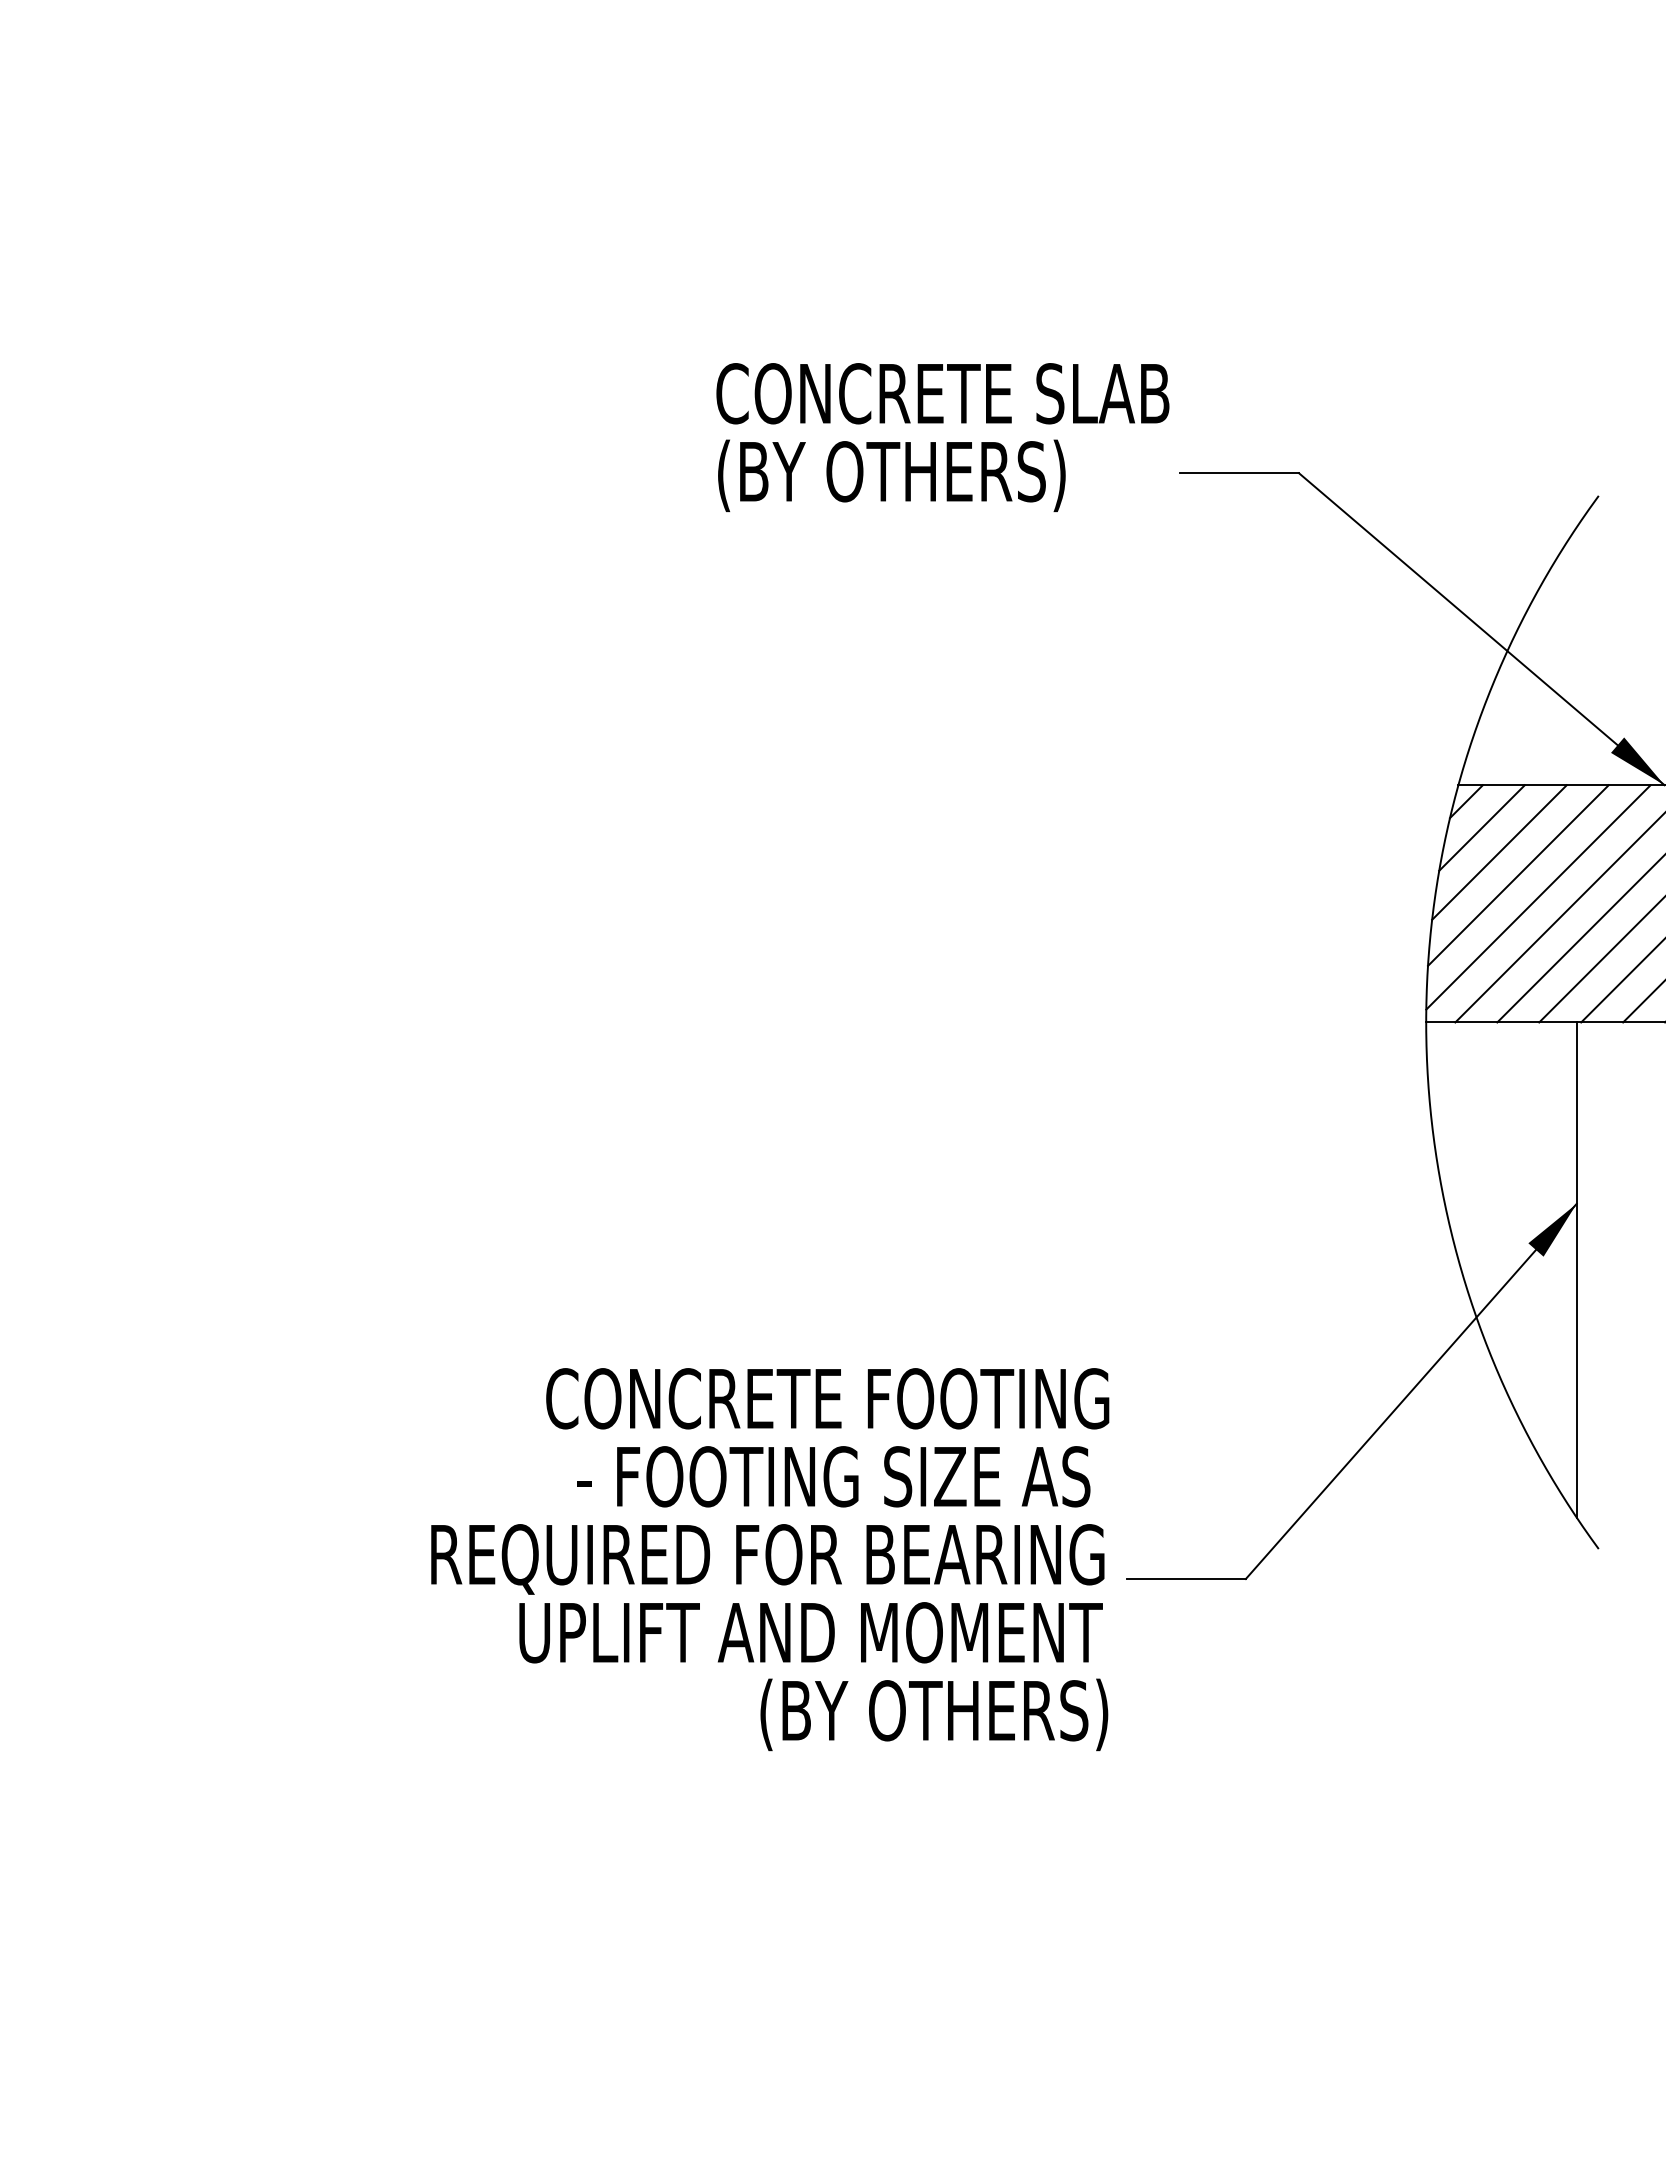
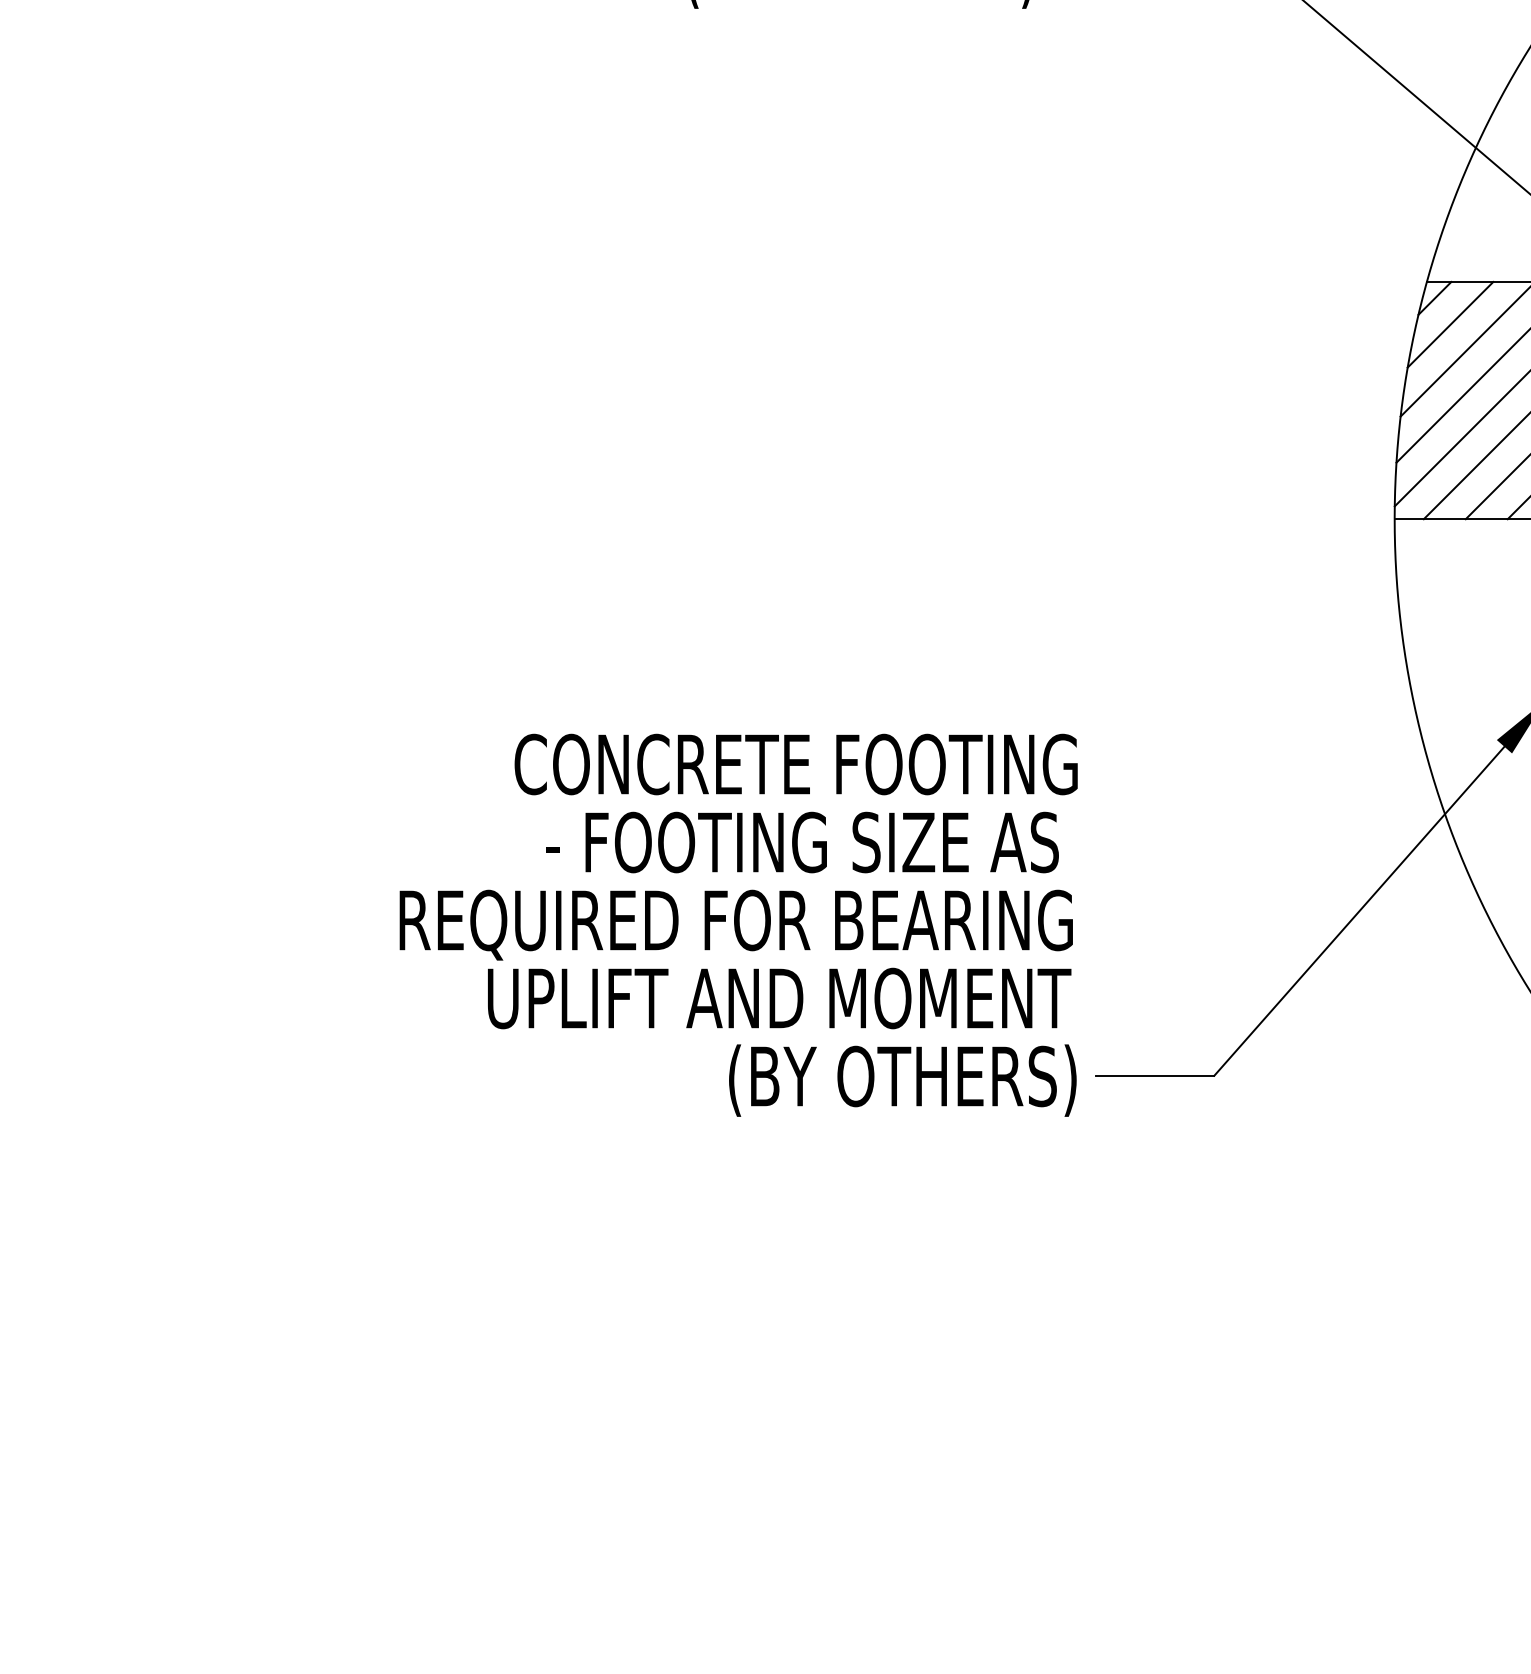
text: (770, 1559) -> (738, 925), moved

